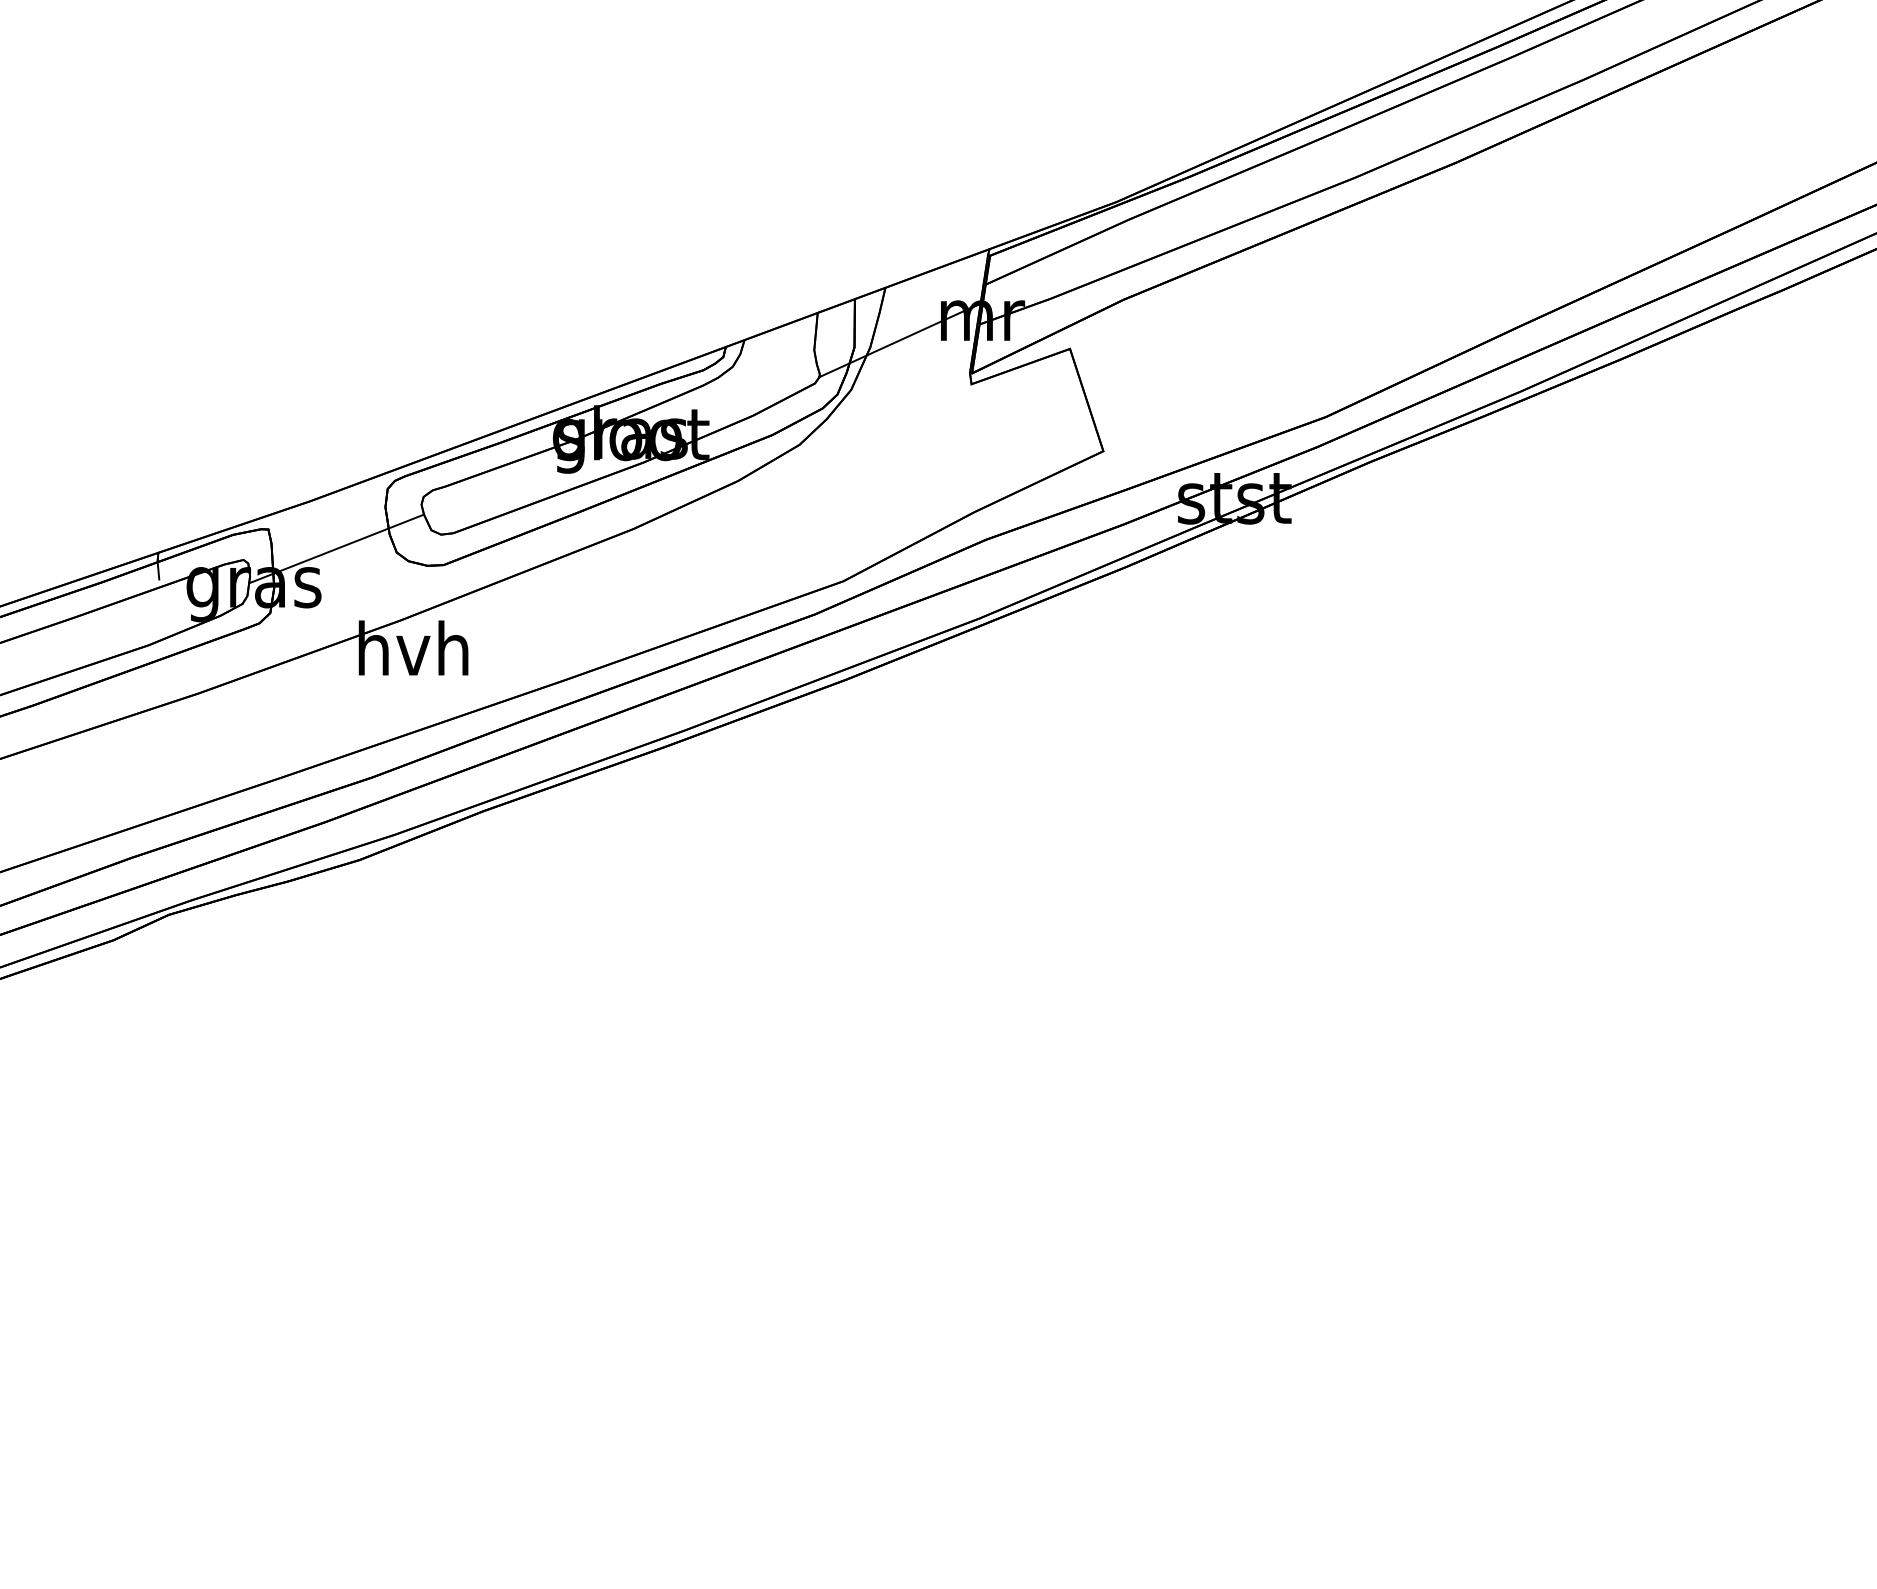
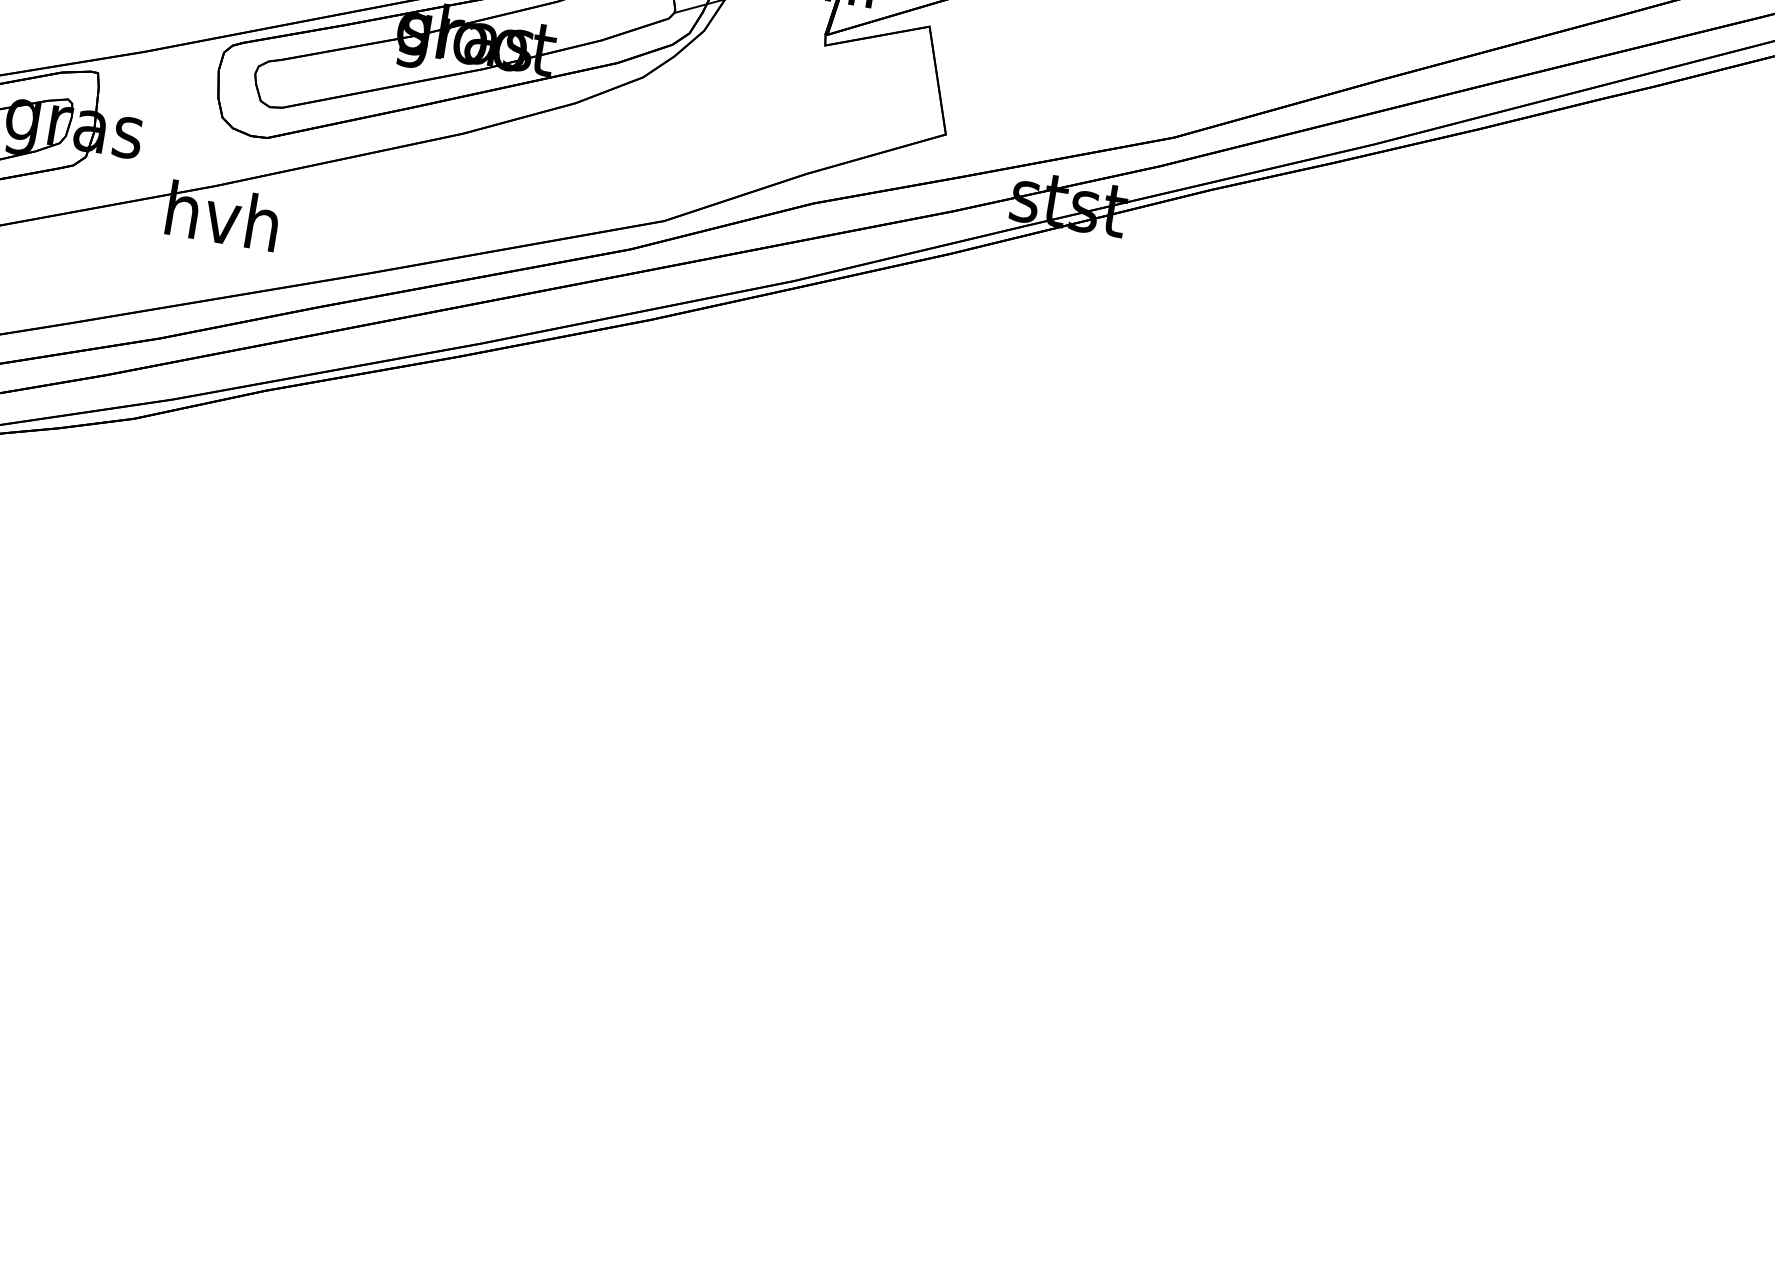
line: (336, 548) -> (162, 103), removed

